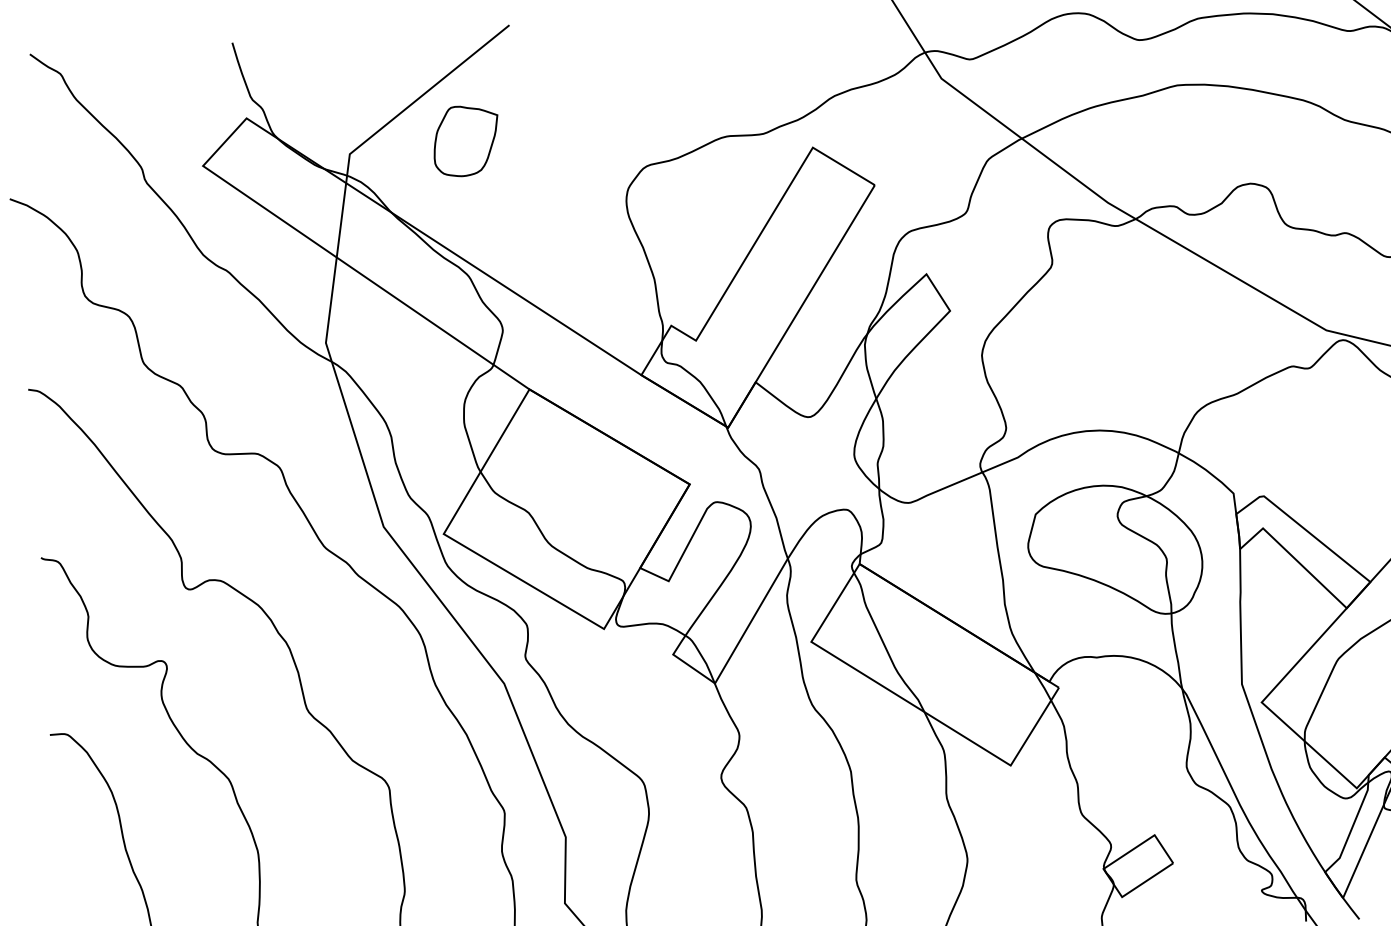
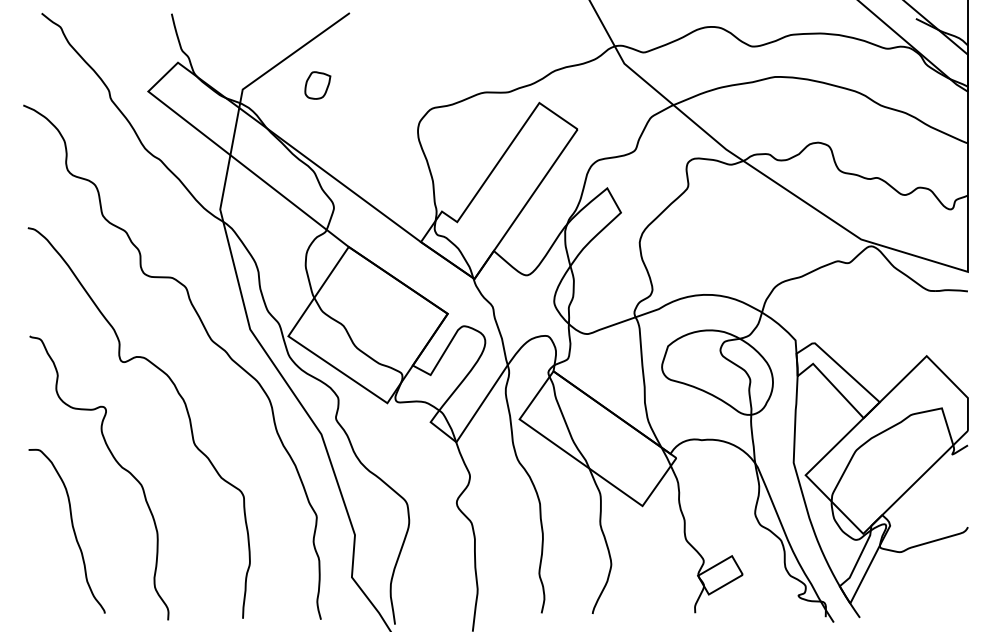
part: (465, 140) -> (317, 85), size x0.6

